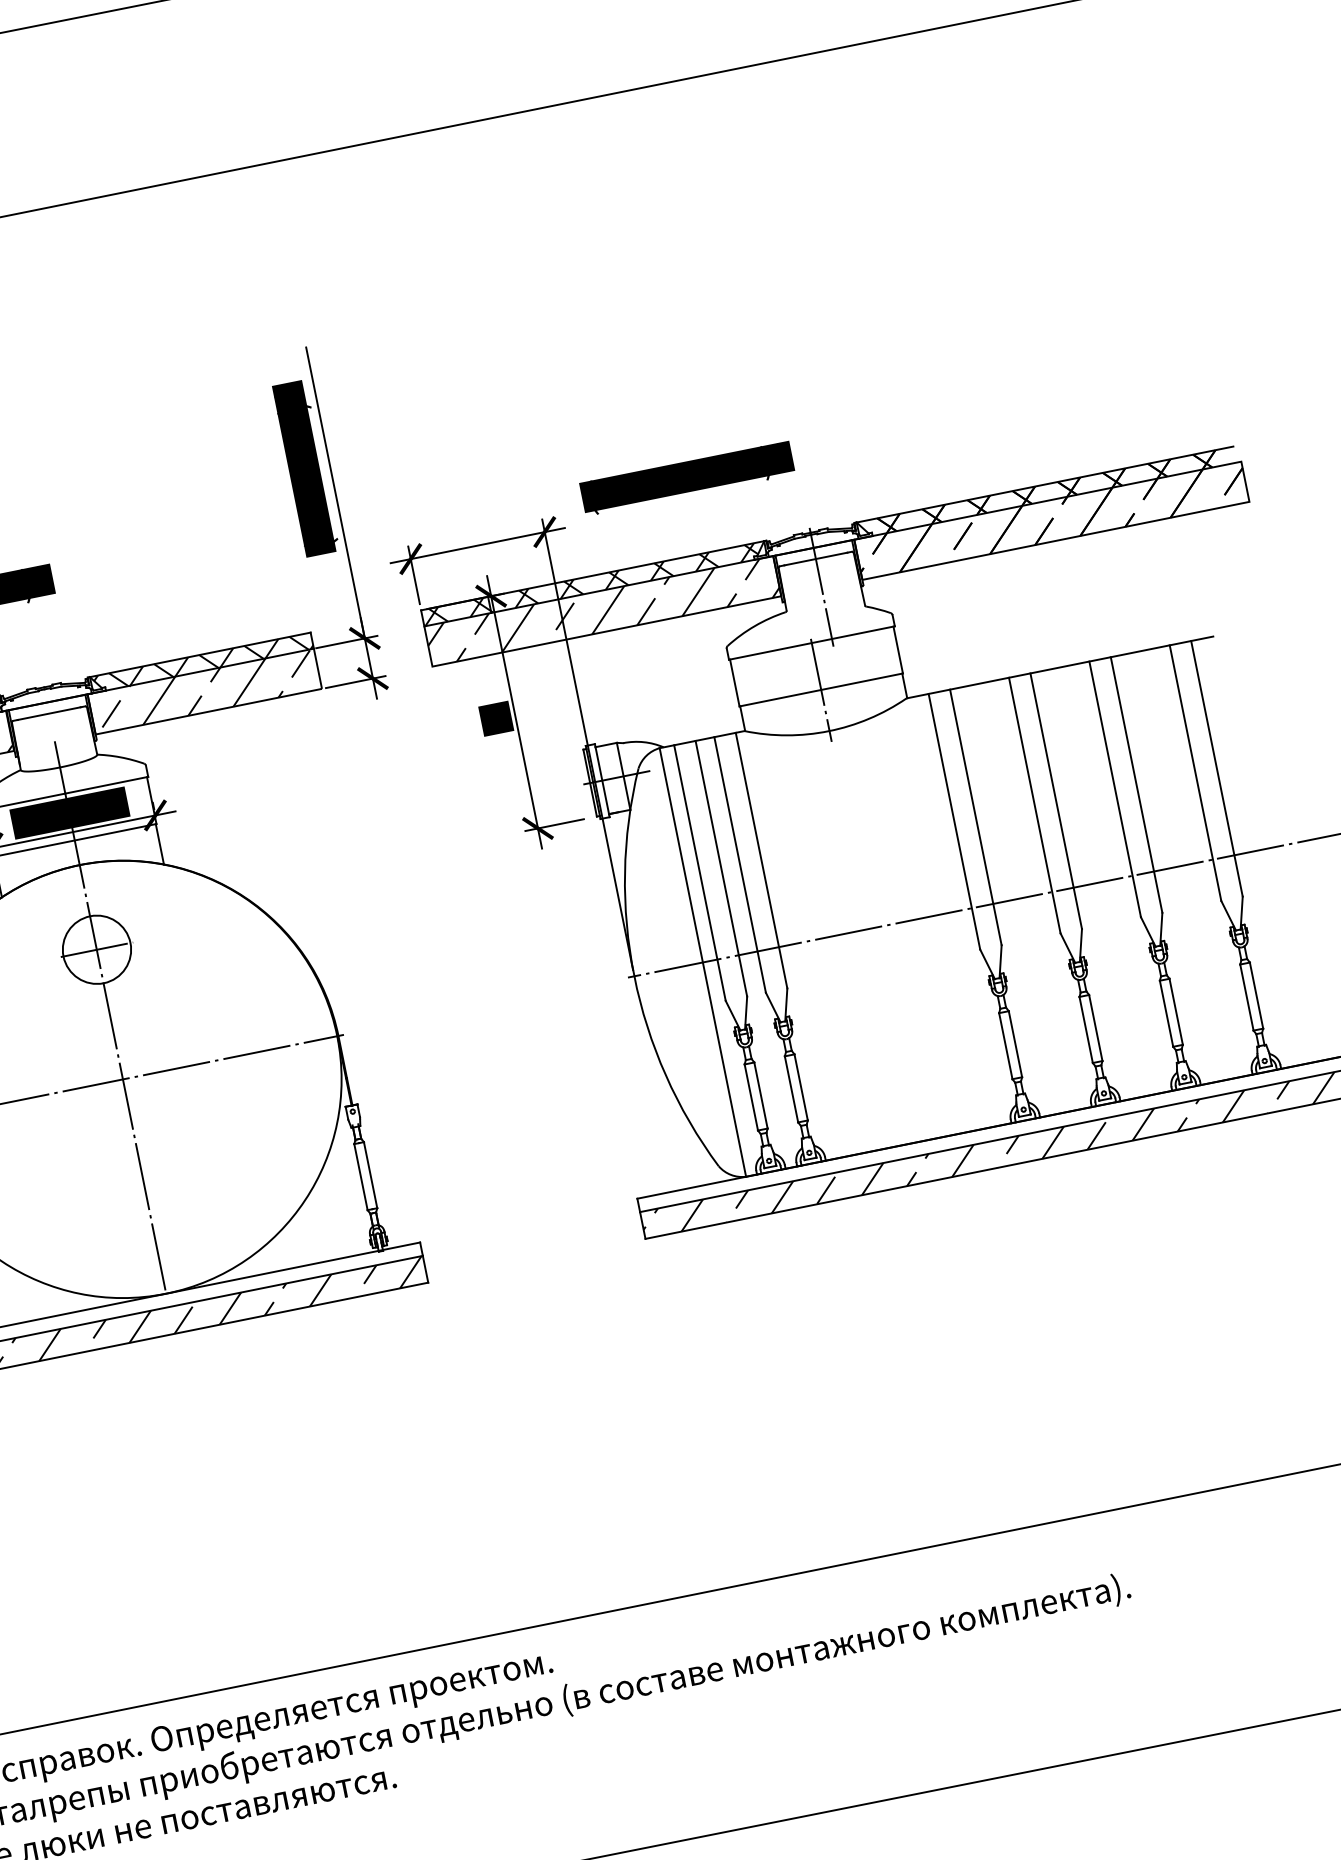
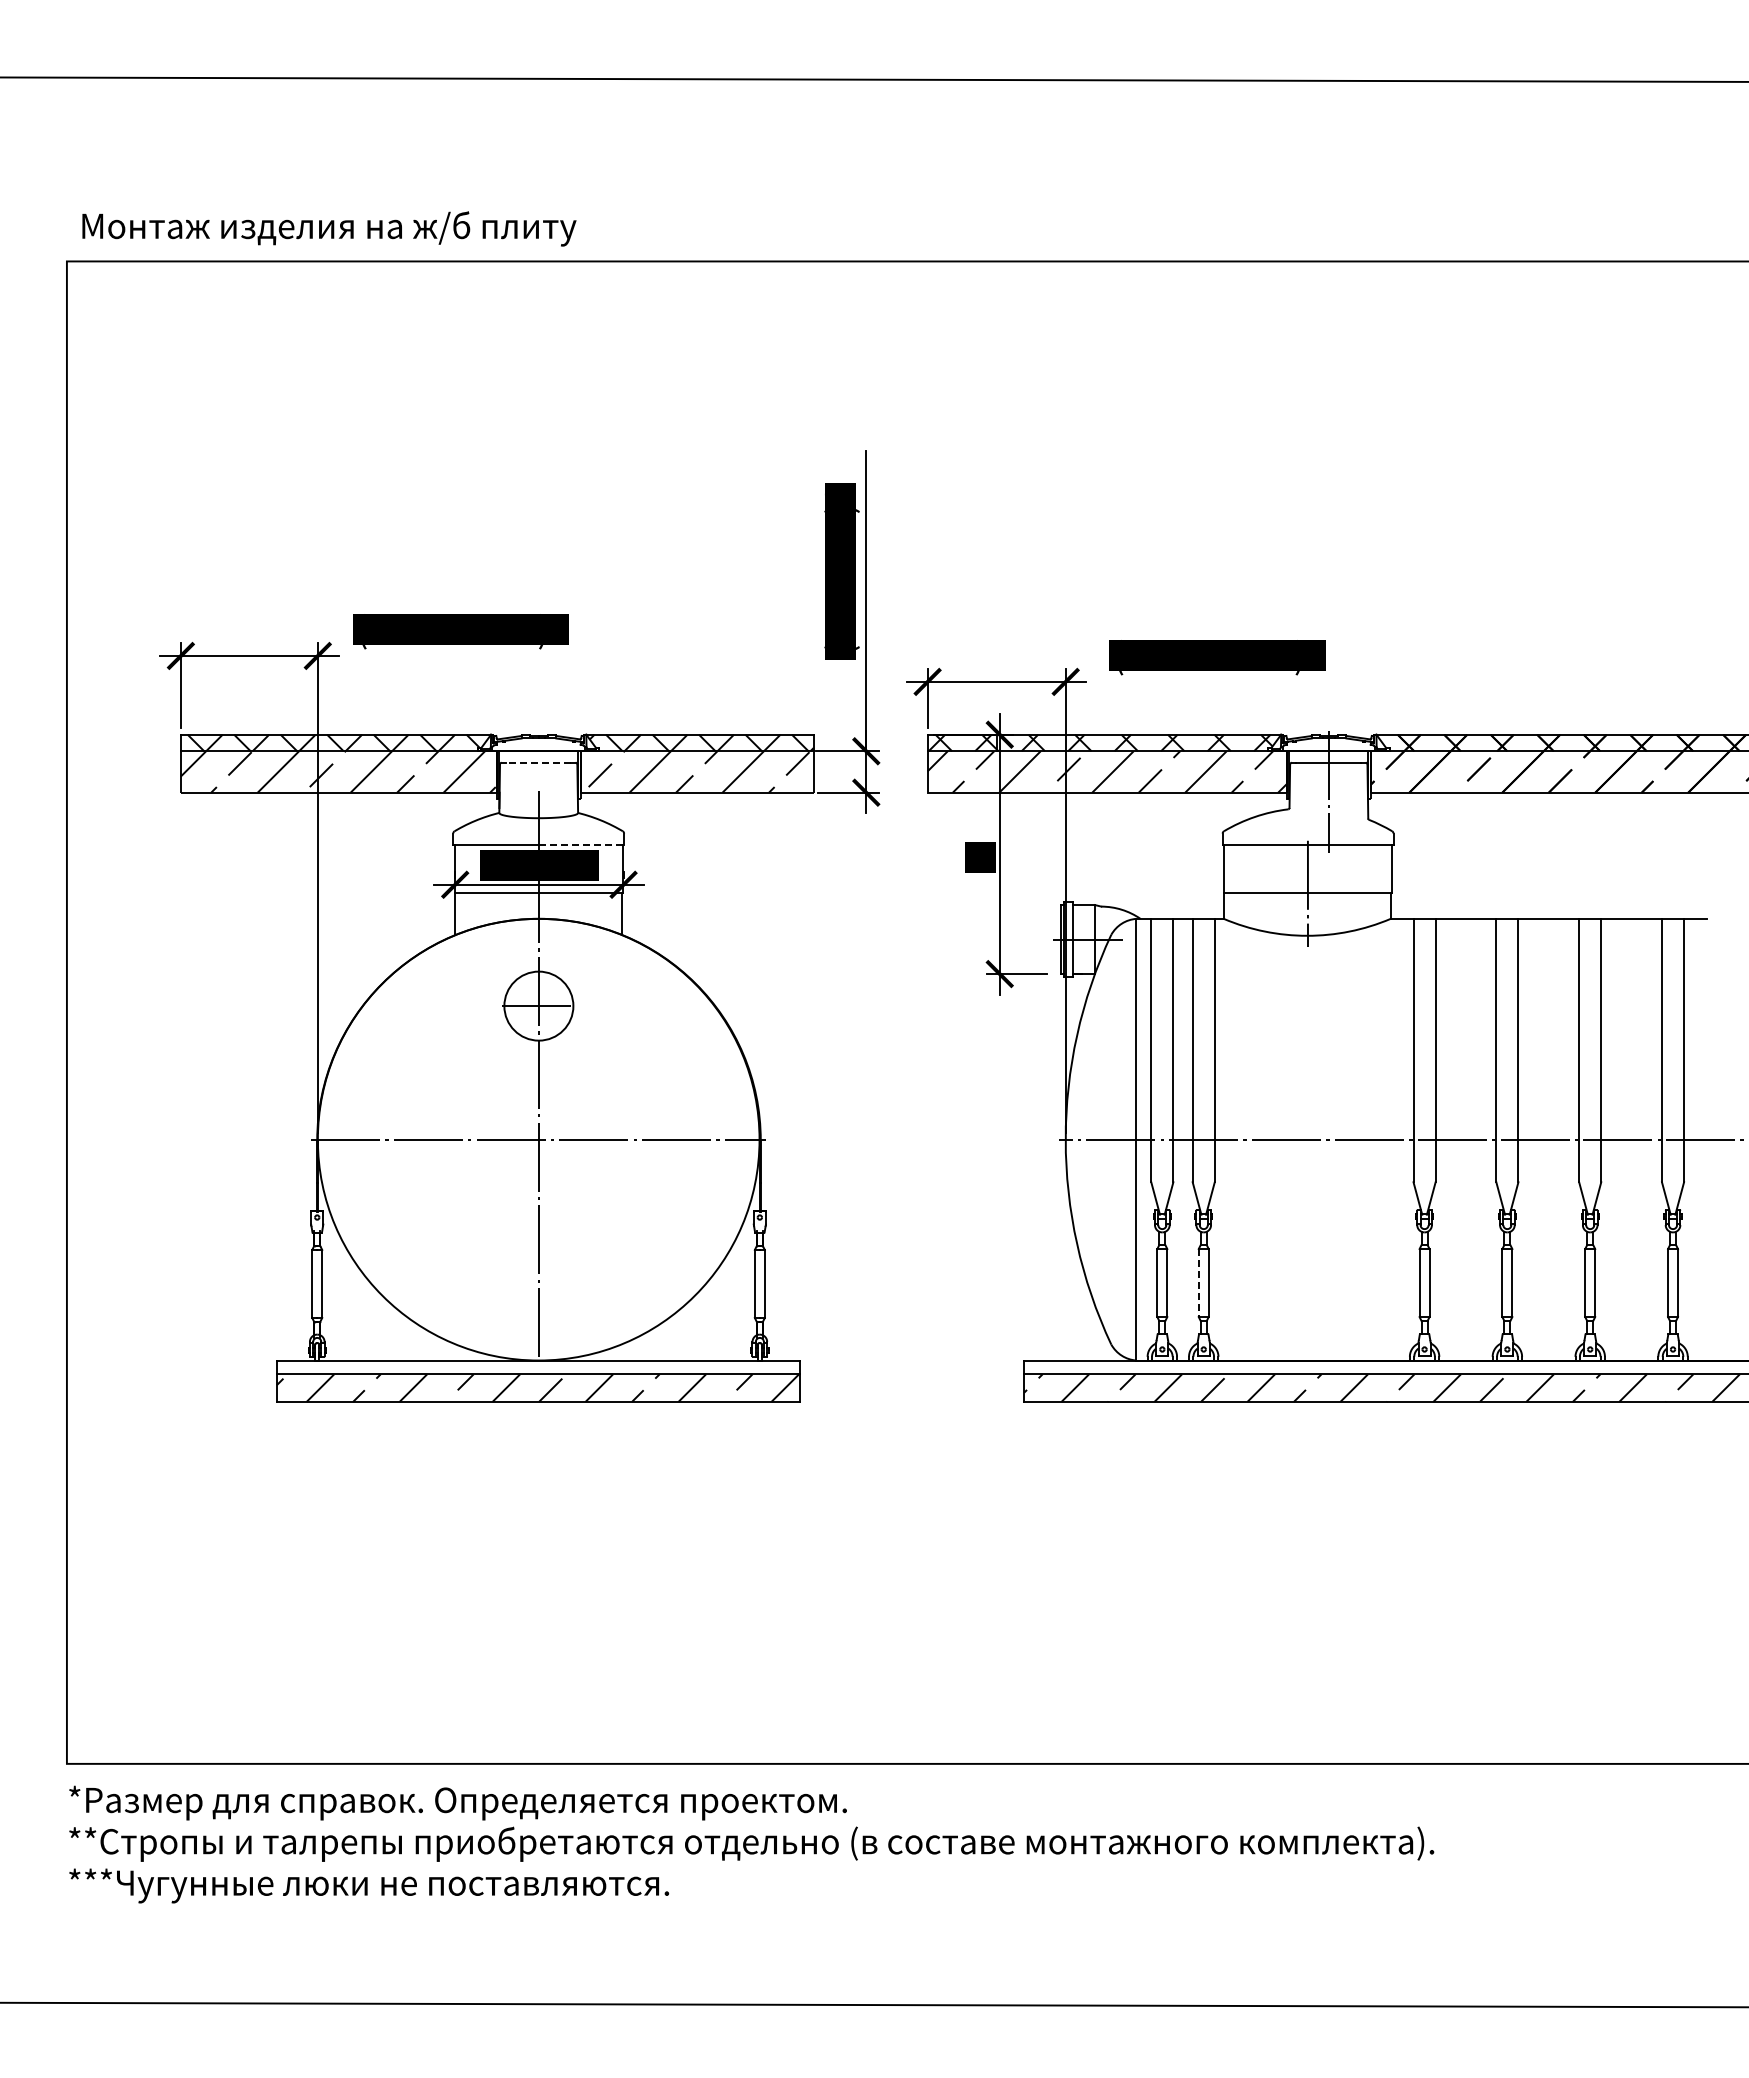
line: (48, 713) -> (538, 762), solid -> dashed
line: (106, 785) -> (581, 845), solid -> dashed
line: (791, 1089) -> (1198, 1283), solid -> dashed

